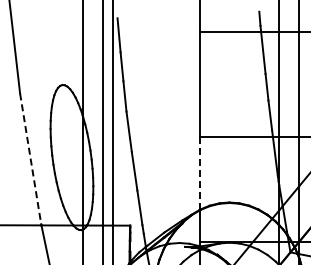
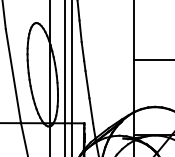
line: (30, 159) -> (13, 76), dashed -> solid
line: (199, 173) -> (133, 86), dashed -> solid

